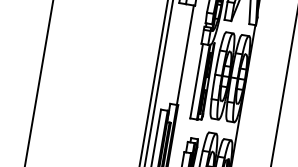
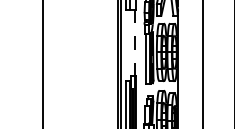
line: (185, 54) -> (135, 42), solid -> dashed

